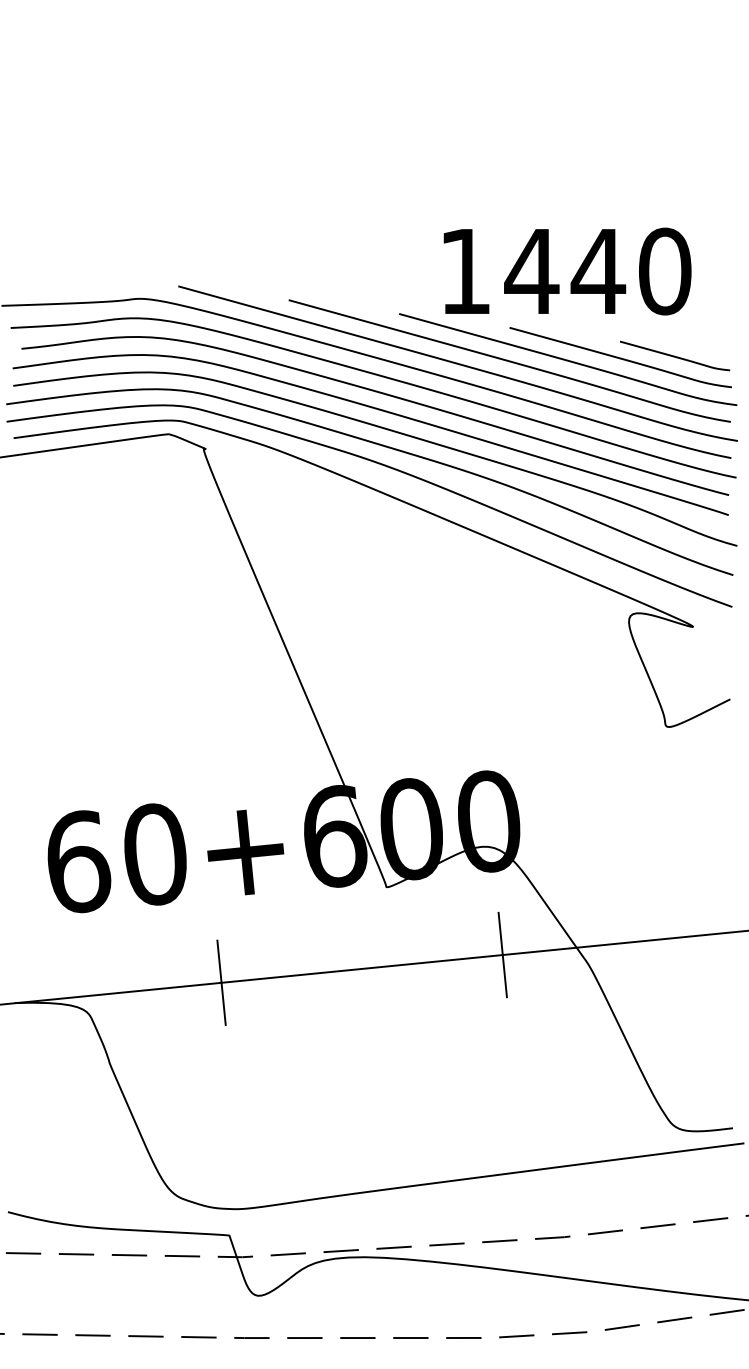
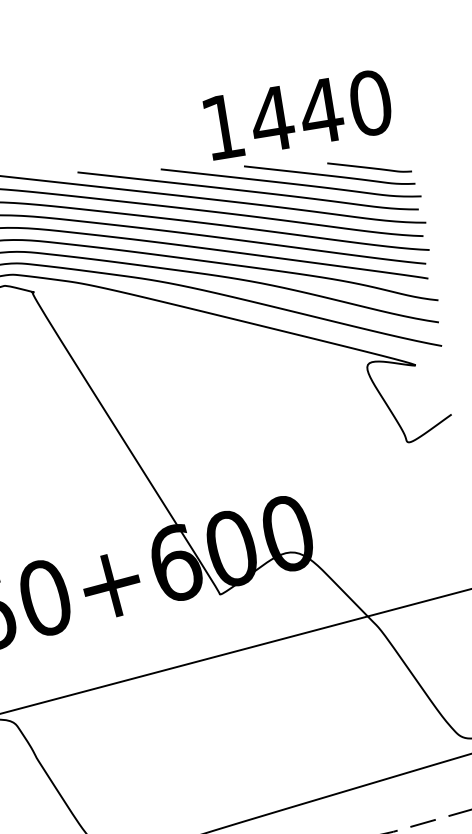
text: (567, 271) -> (298, 114), moved
line: (502, 954) -> (313, 630), removed
line: (221, 982) -> (109, 684), removed

